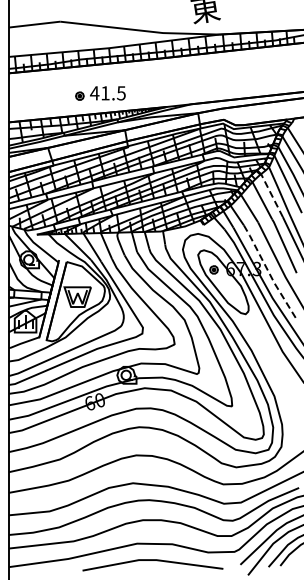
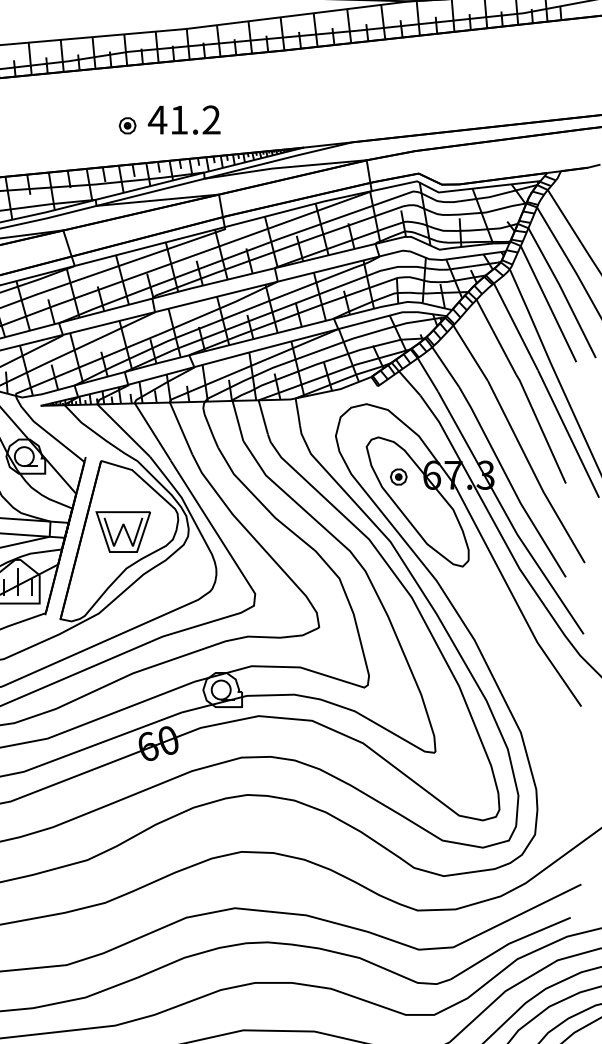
text: (120, 93) -> (209, 120), 41.5 -> 41.2
line: (271, 195) -> (514, 326), dashed -> solid
line: (269, 273) -> (510, 484), dashed -> solid

